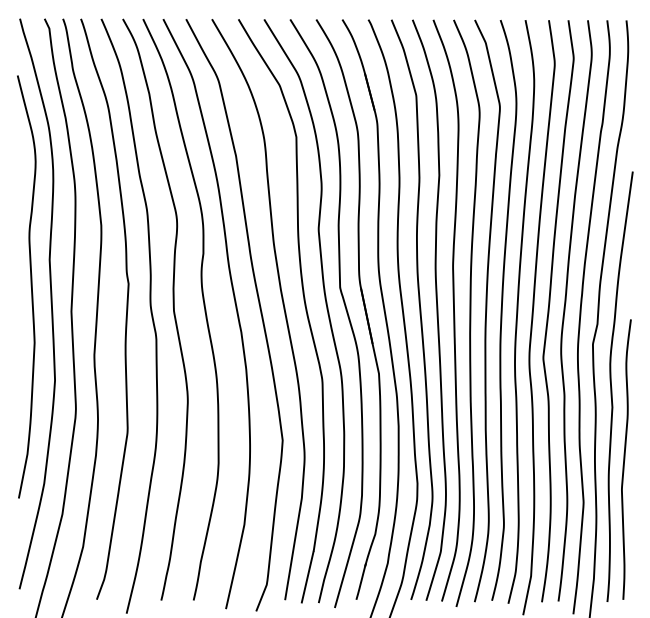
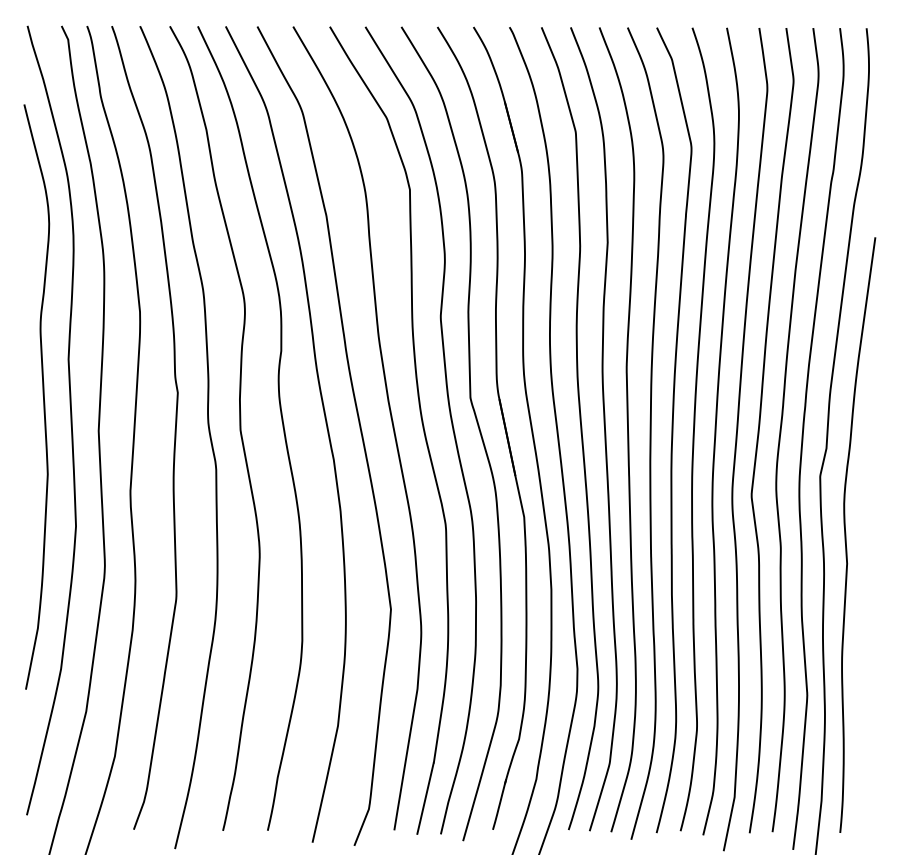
curve: (624, 459) -> (864, 635), removed

